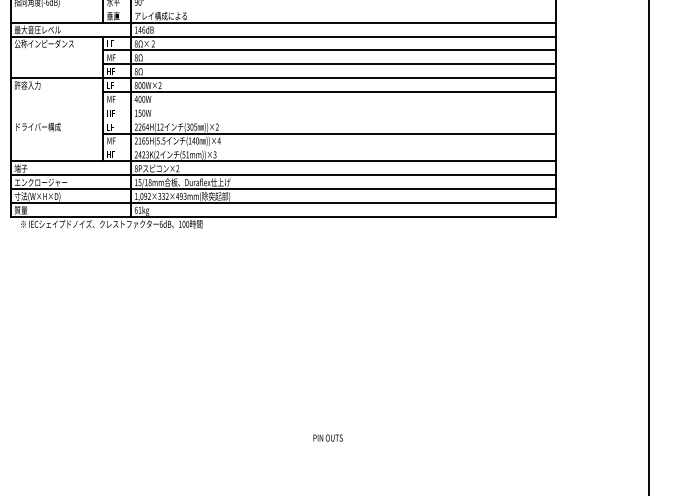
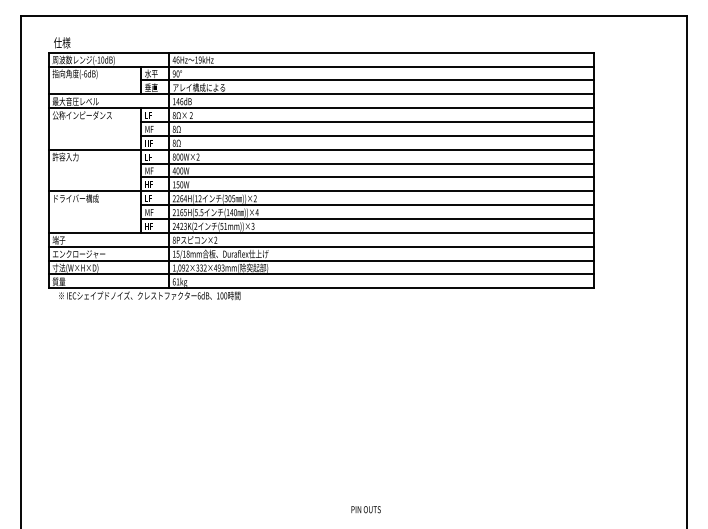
line: (329, 8) -> (367, 80), added
line: (329, 105) -> (367, 177), added
line: (283, 119) -> (321, 191), added
line: (329, 147) -> (367, 219), added

